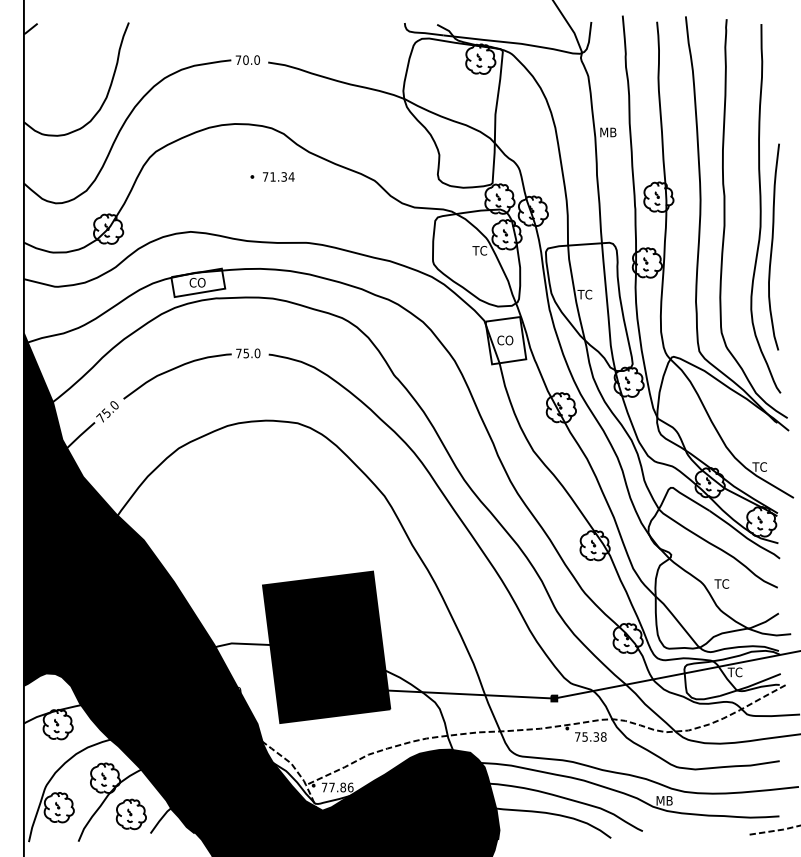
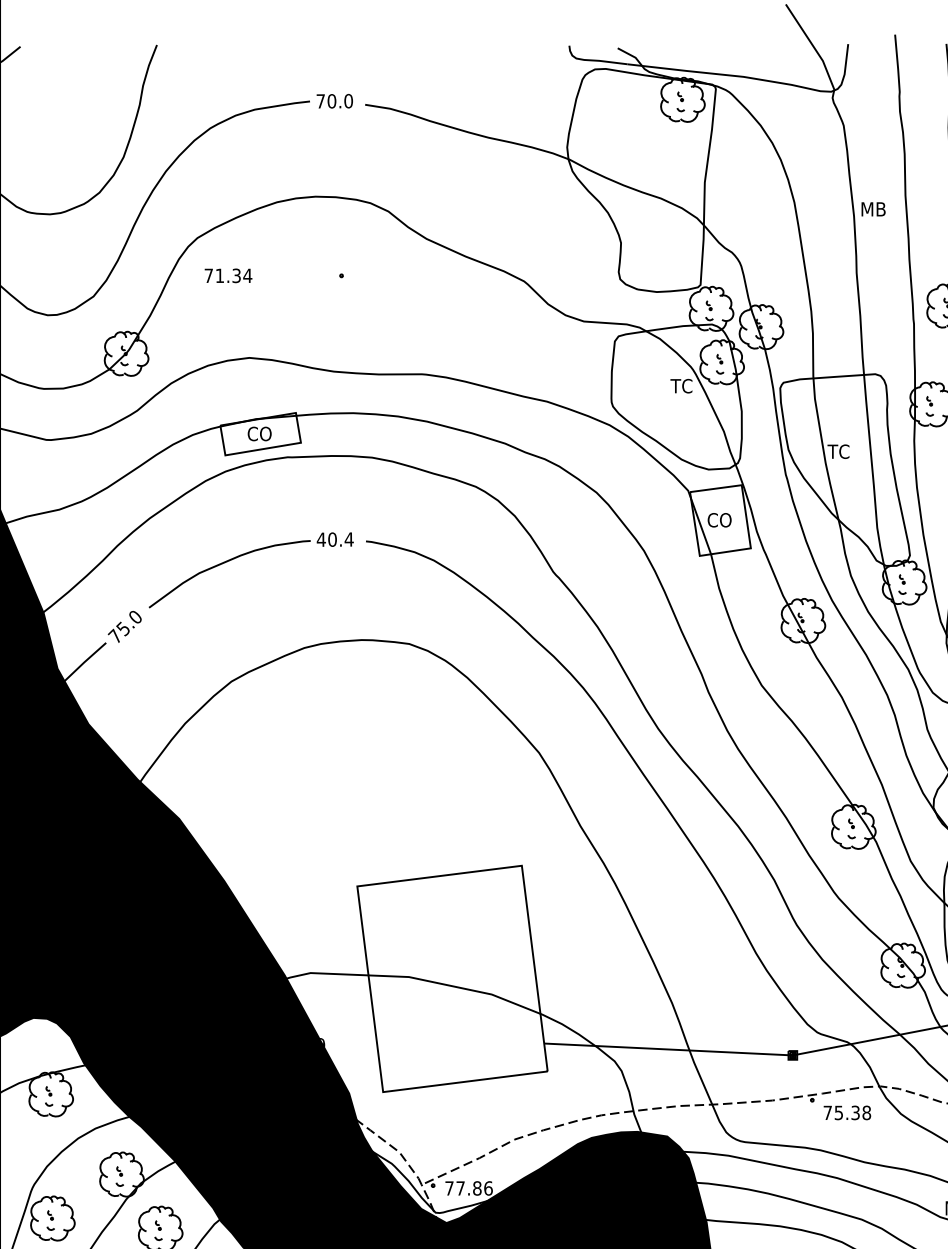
text: (278, 176) -> (228, 275), moved
text: (247, 353) -> (334, 539), 75.0 -> 40.4
fill: (326, 647) -> (452, 979), removed

